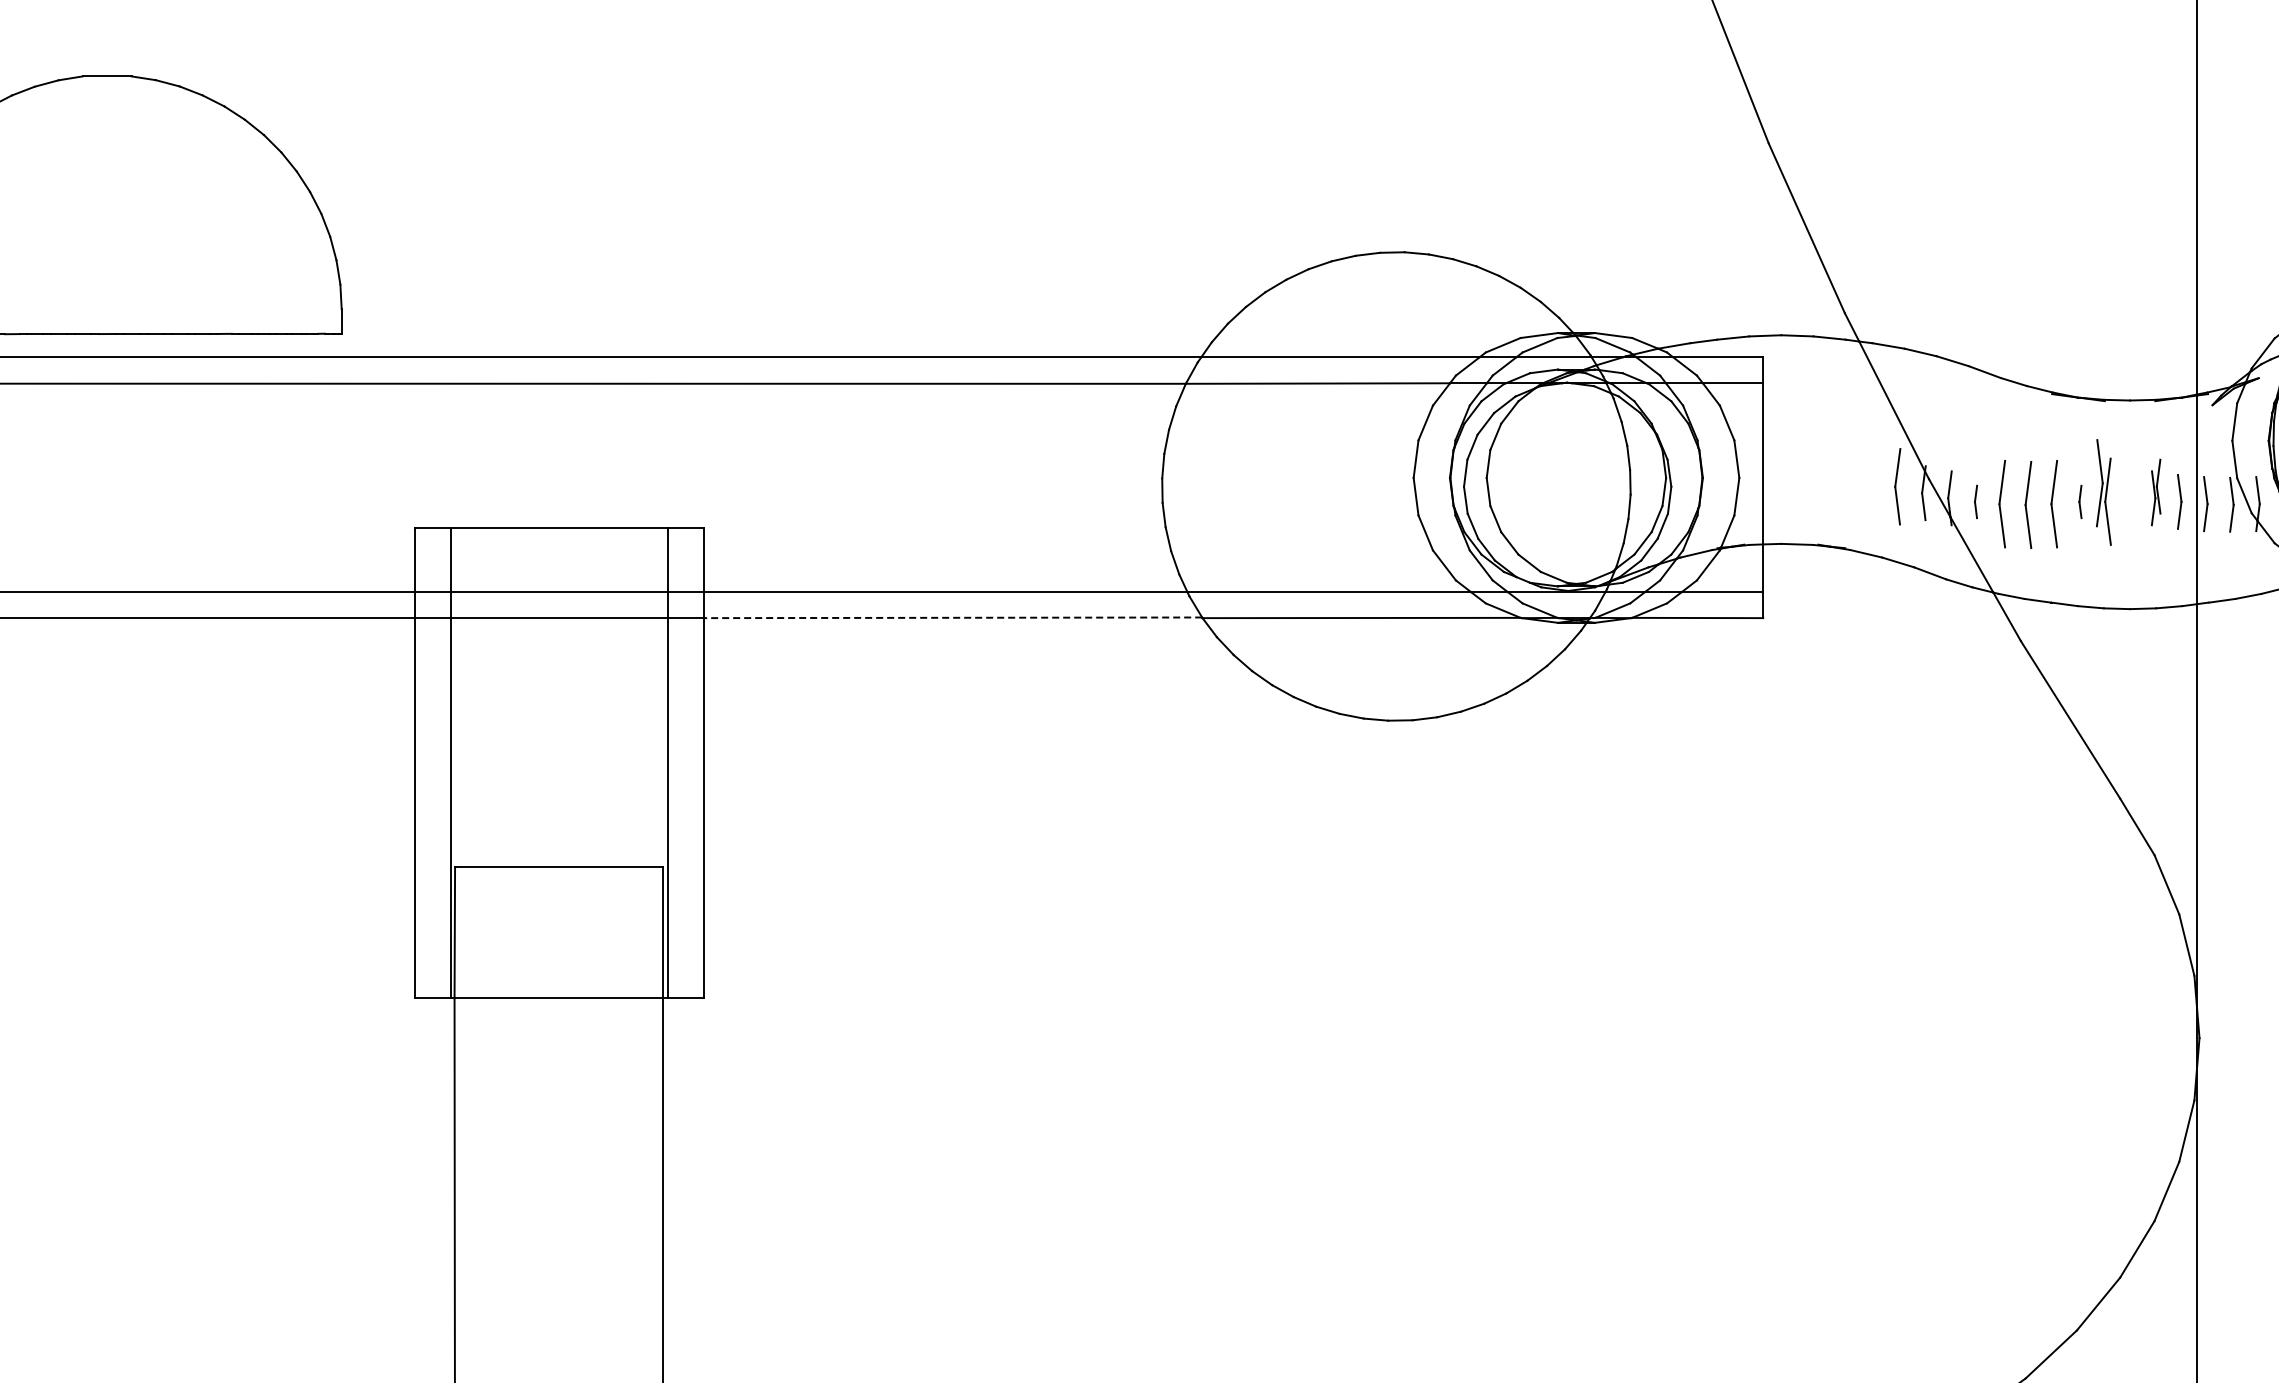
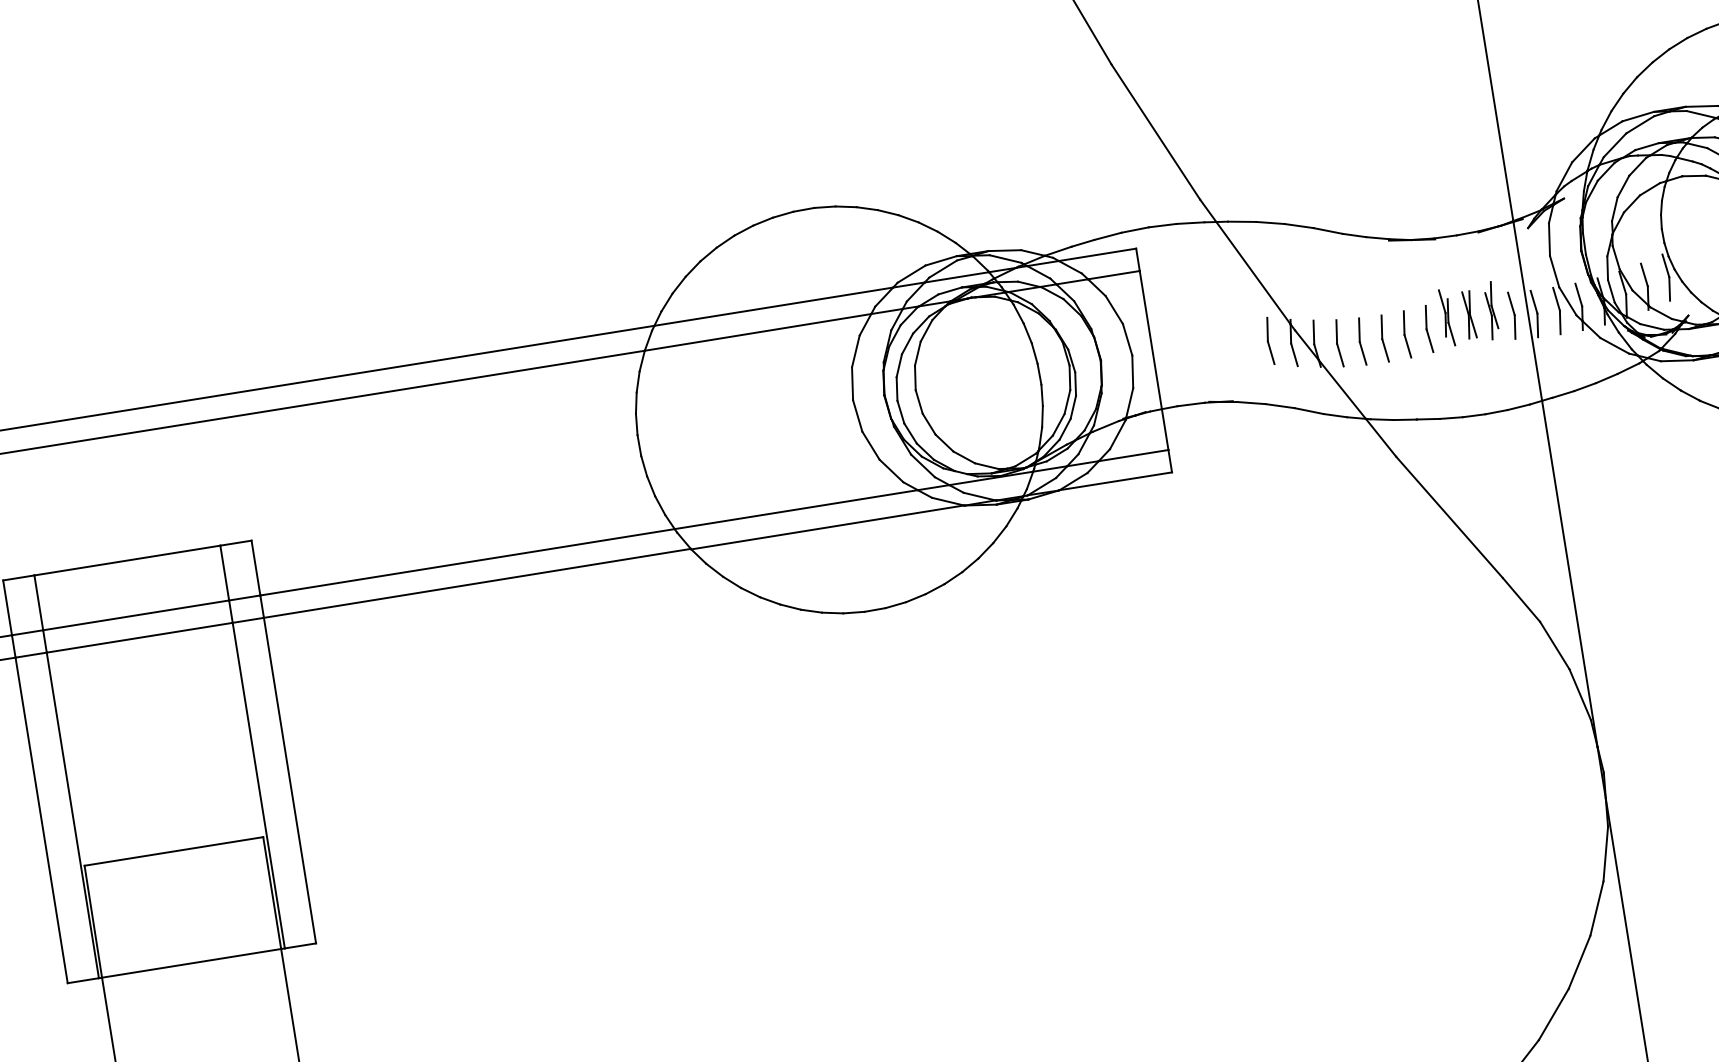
part: (1897, 486) -> (1269, 341), size x0.71
part: (2103, 492) -> (1446, 317), size x0.62
part: (2129, 492) -> (1468, 314), added
part: (1975, 501) -> (1338, 343), size x1.67
part: (2080, 501) -> (1428, 328), size x1.67
part: (2001, 503) -> (1360, 341), size x0.62
part: (2054, 503) -> (1406, 334), size x0.62
part: (2027, 504) -> (1383, 338), size x0.62
line: (952, 617) -> (476, 583), dashed -> solid

